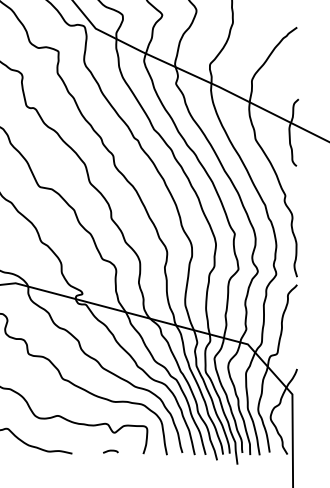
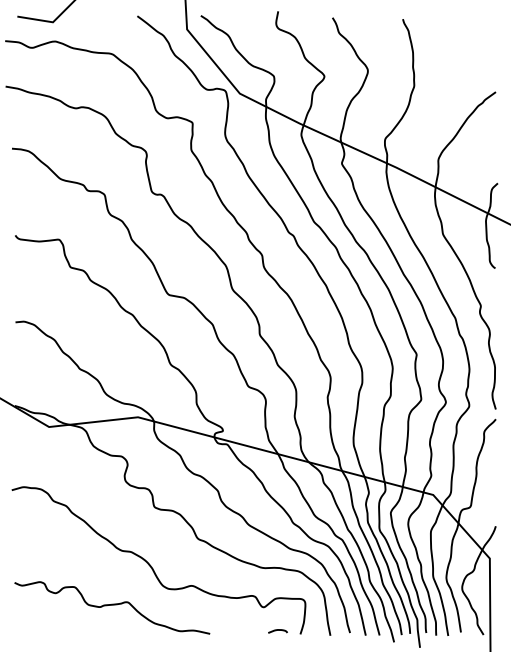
curve: (110, 451) -> (277, 630), moved

